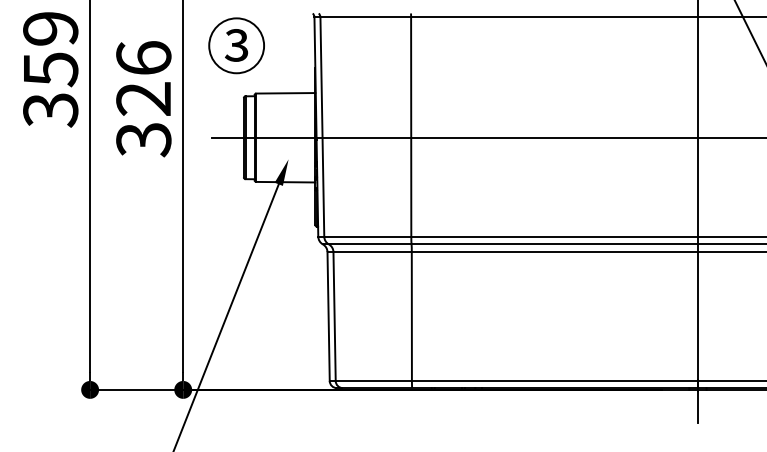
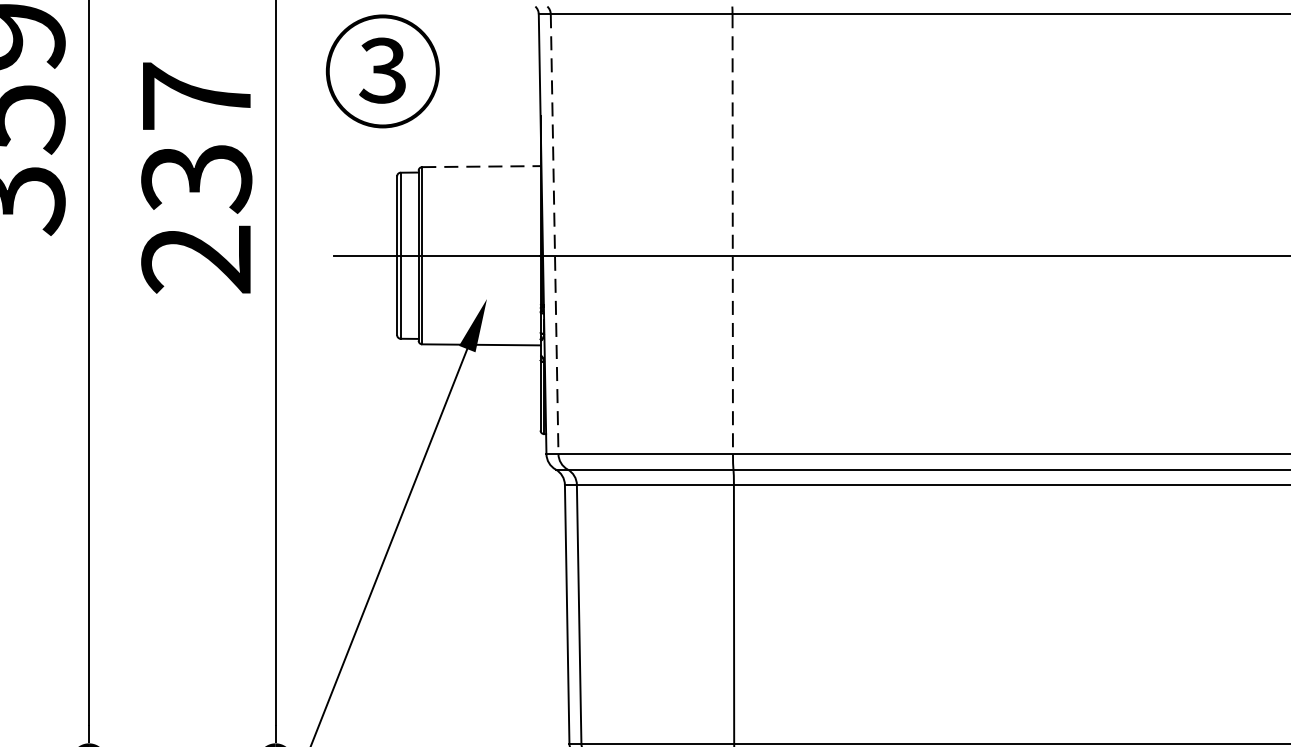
line: (285, 93) -> (480, 167), solid -> dashed
text: (143, 99) -> (196, 179), 326 -> 237
line: (322, 127) -> (554, 235), solid -> dashed
line: (411, 127) -> (733, 235), solid -> dashed

